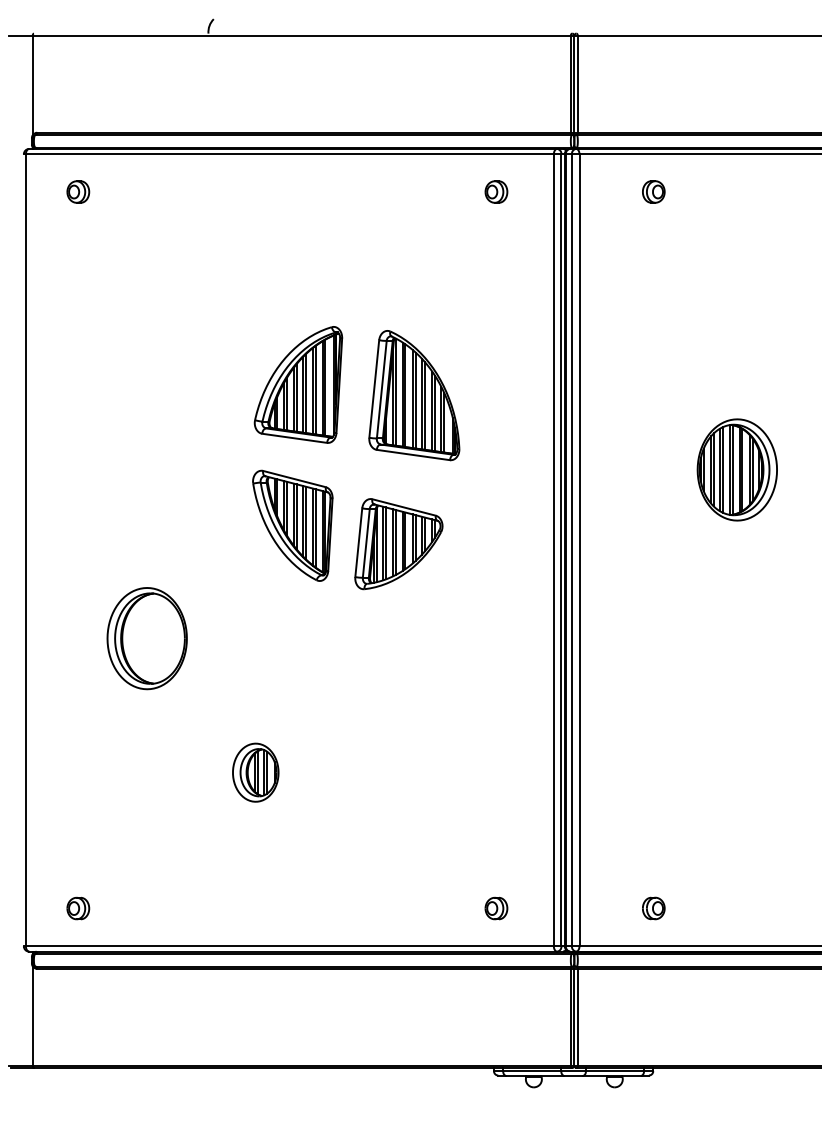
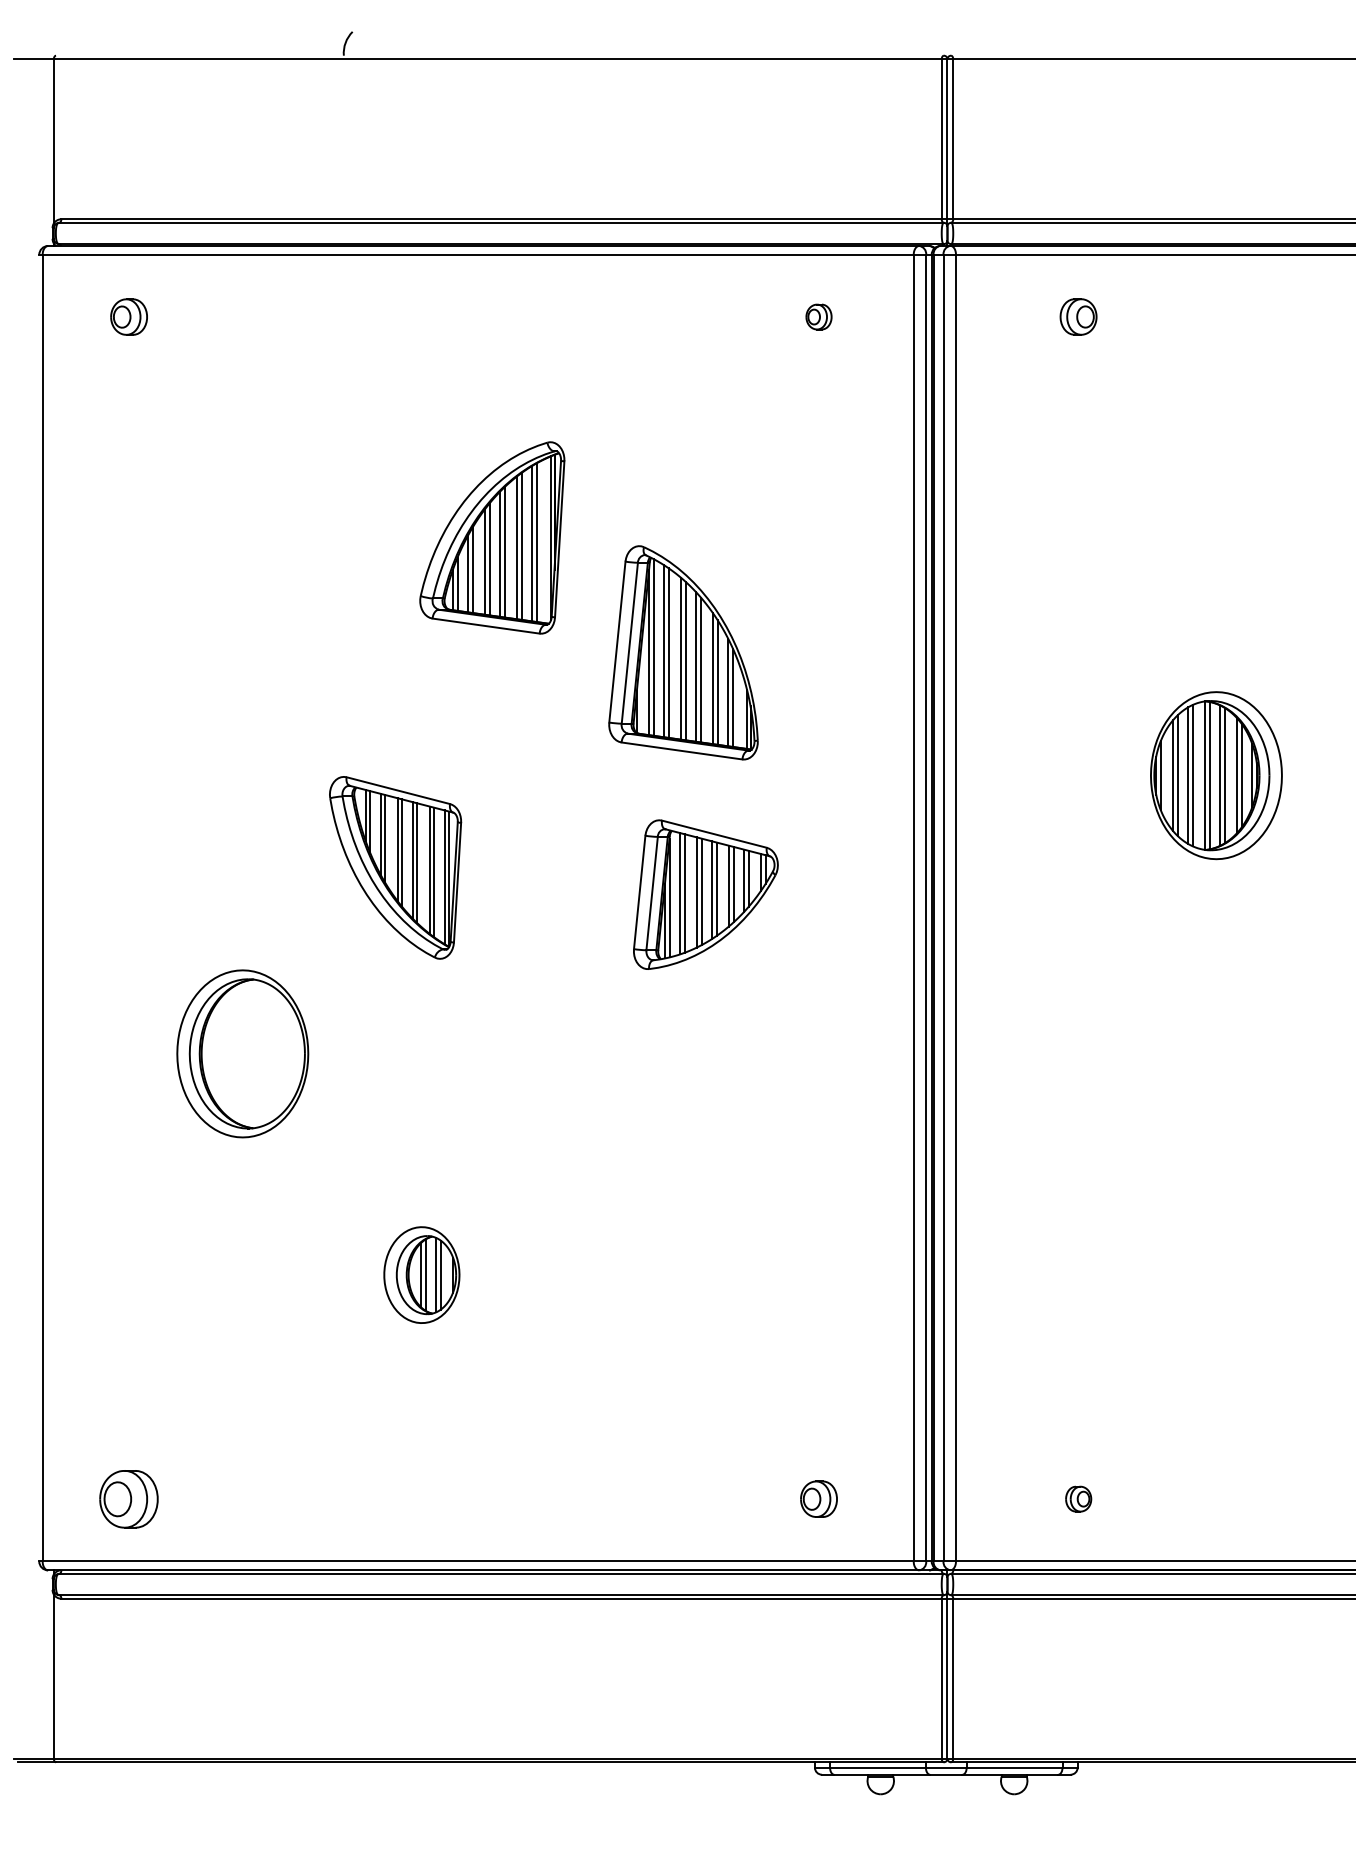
part: (496, 191) -> (819, 316), size x0.7
part: (298, 384) -> (492, 537), moved
part: (292, 525) -> (395, 867), moved
part: (398, 544) -> (705, 895), moved
part: (78, 908) -> (129, 1499), size x1.6
part: (653, 908) -> (1078, 1499), size x0.7

